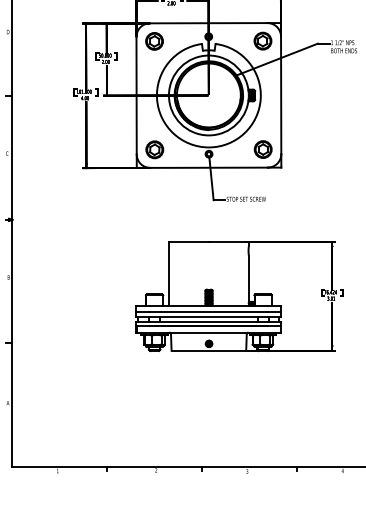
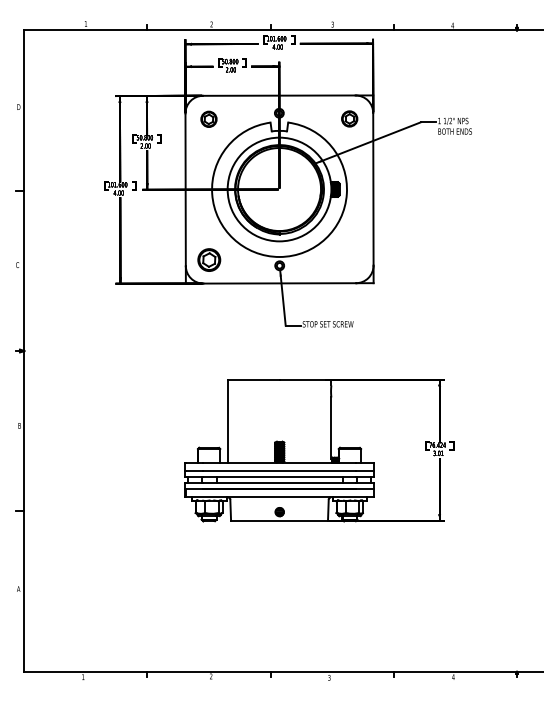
part: (262, 40) -> (349, 118), size x0.7
part: (154, 41) -> (208, 119), size x0.7
part: (262, 149) -> (349, 259), removed

